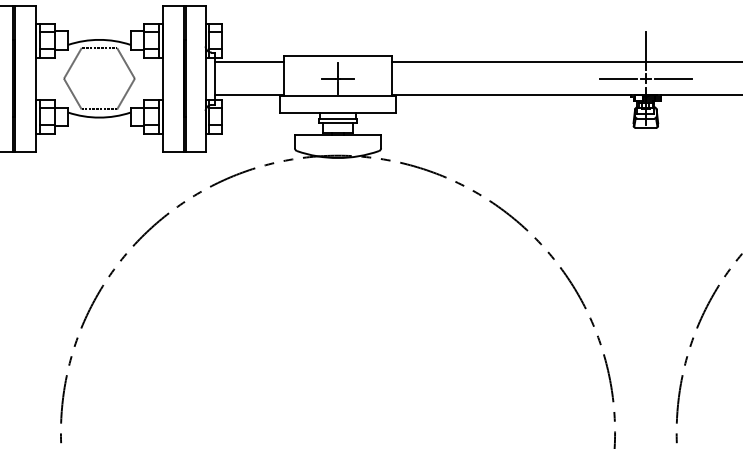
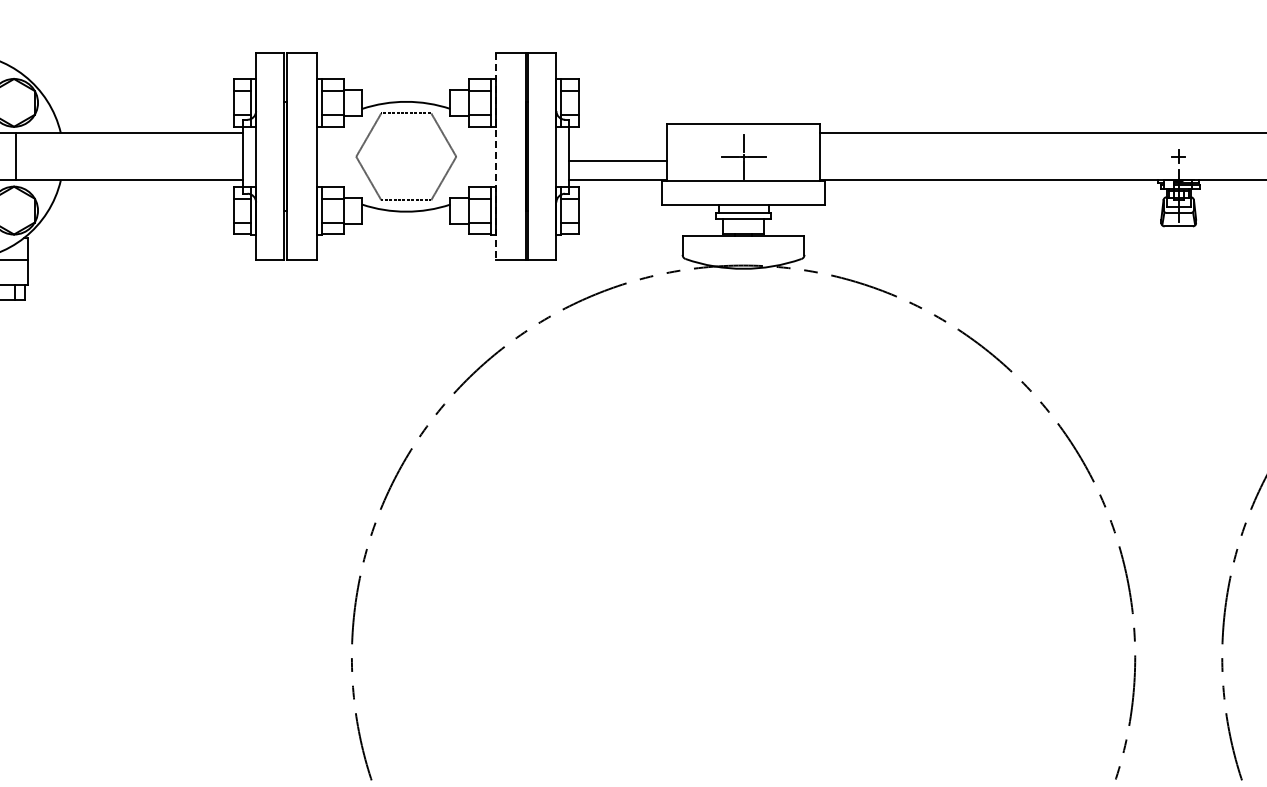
line: (645, 50) -> (1178, 117), removed
line: (249, 62) -> (618, 161), moved
line: (618, 78) -> (1139, 156), removed
line: (673, 78) -> (1217, 156), removed
line: (162, 79) -> (495, 157), solid -> dashed

